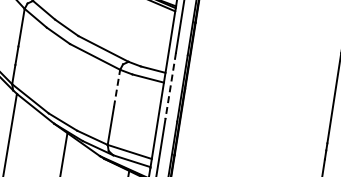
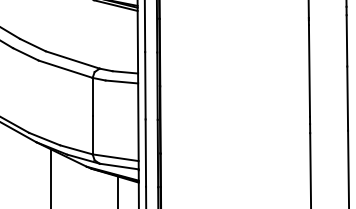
line: (170, 85) -> (145, 85), dashed -> solid
line: (116, 88) -> (92, 96), dashed -> solid

